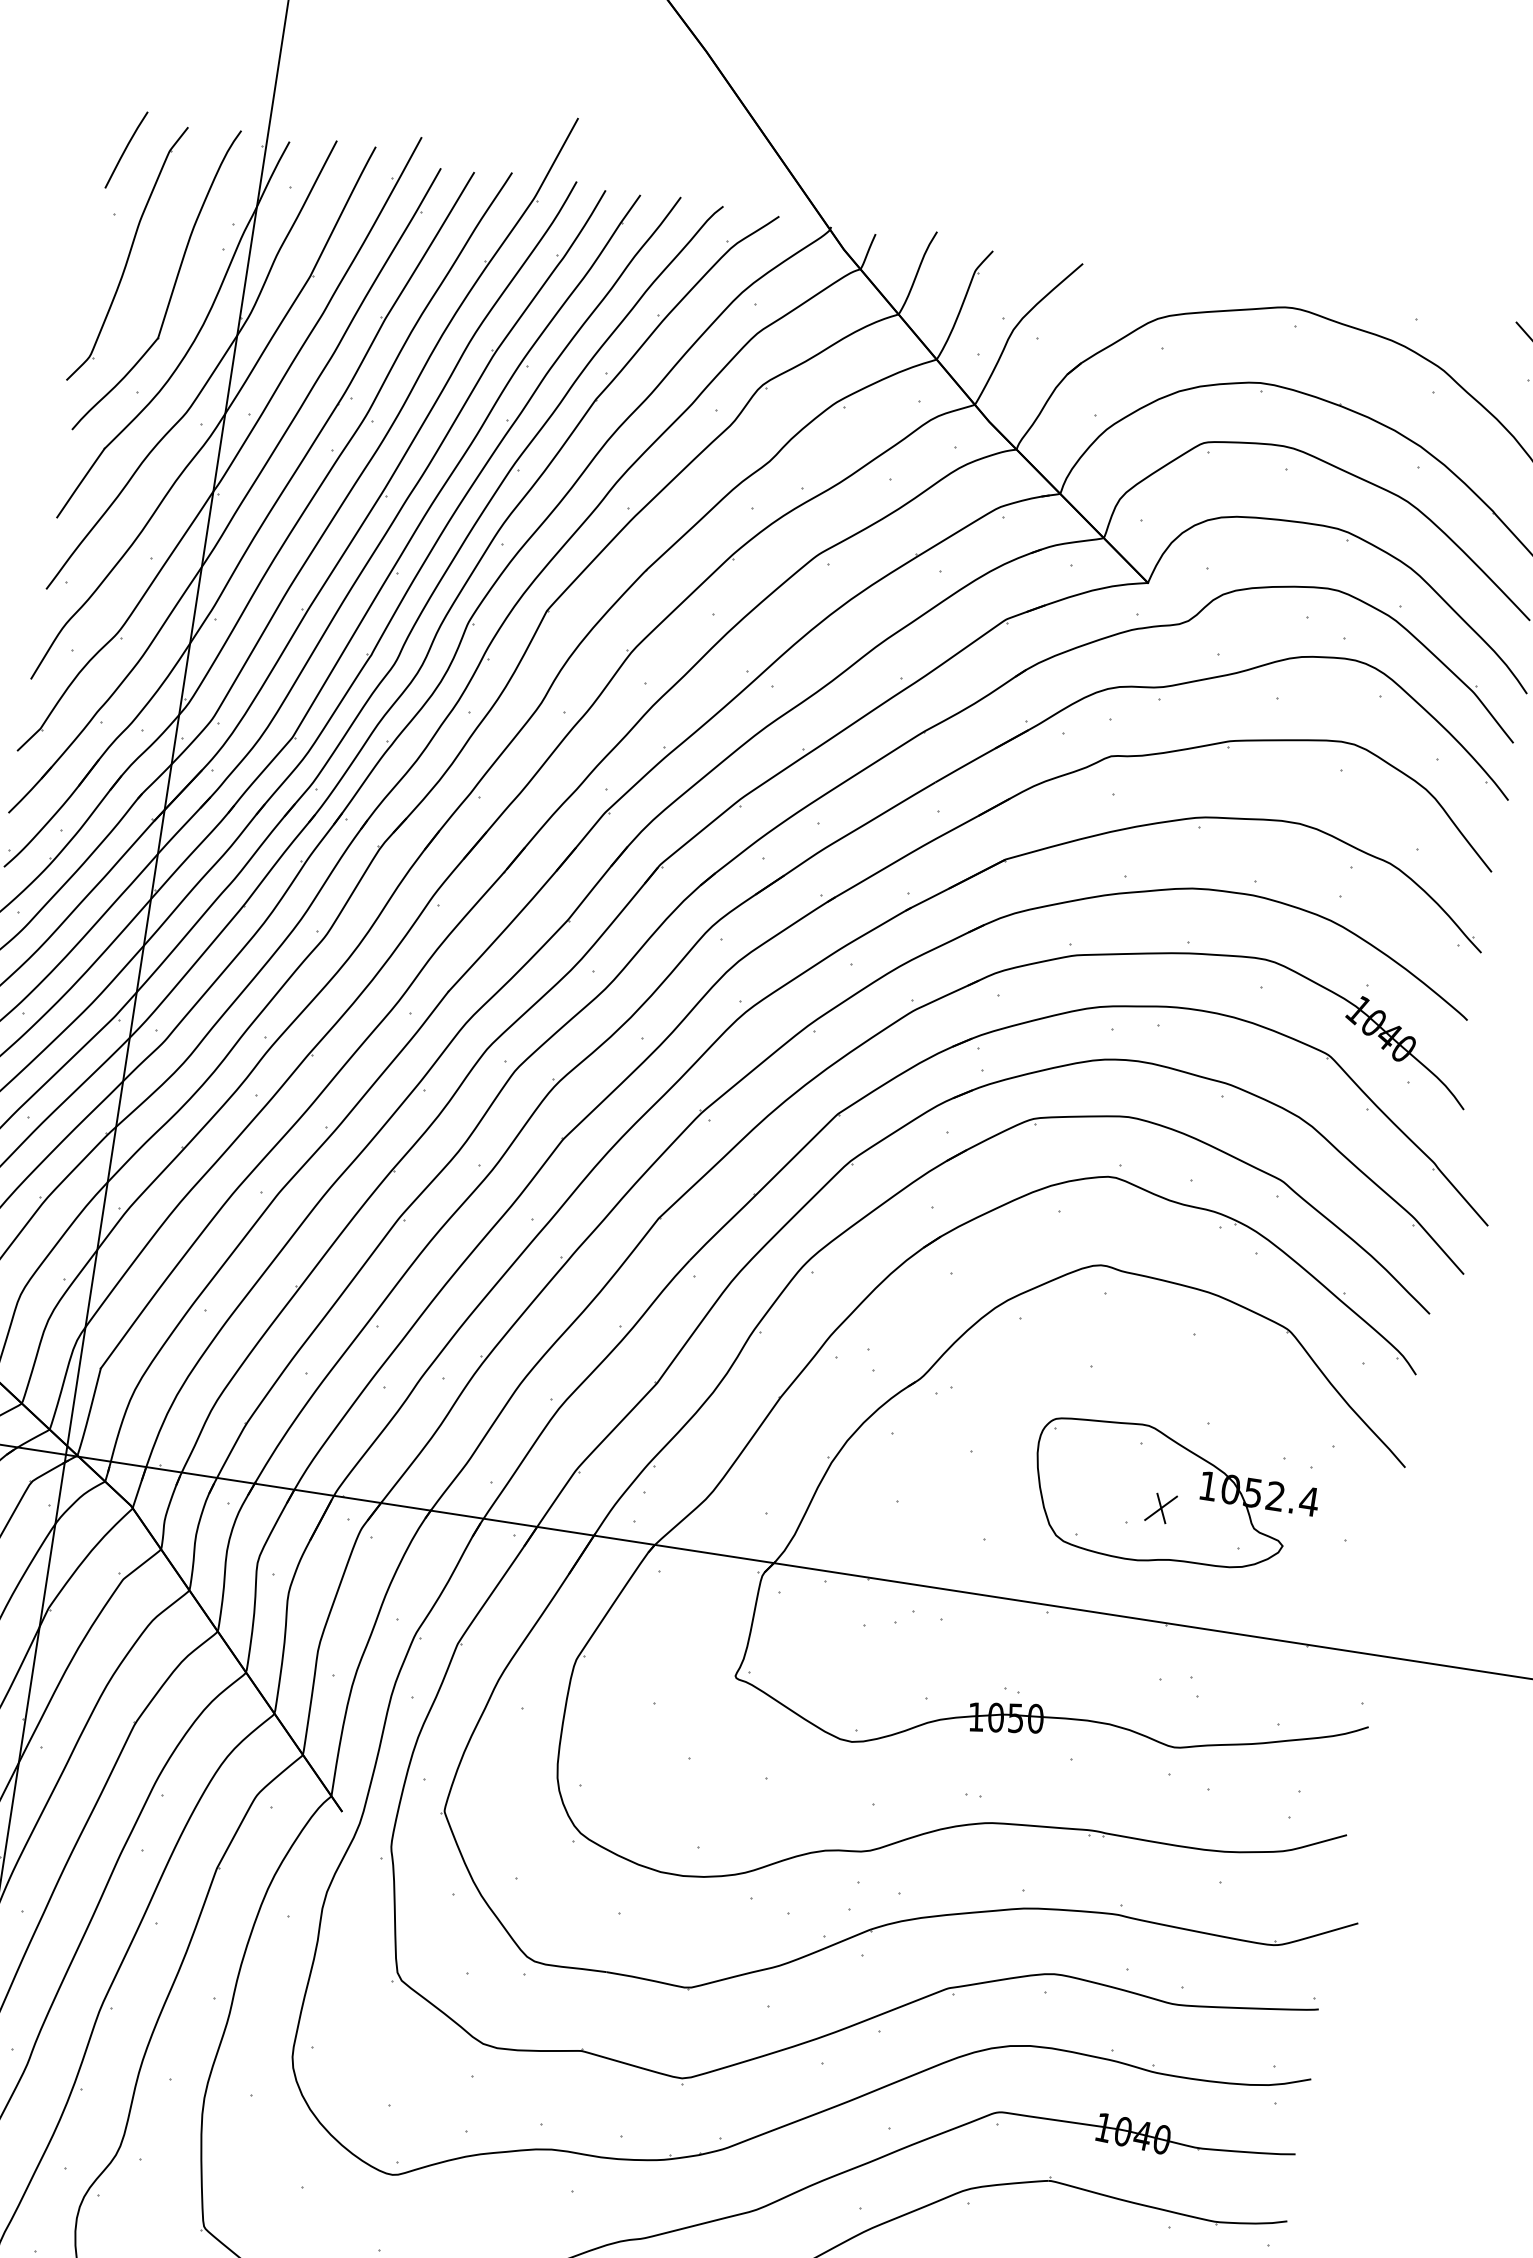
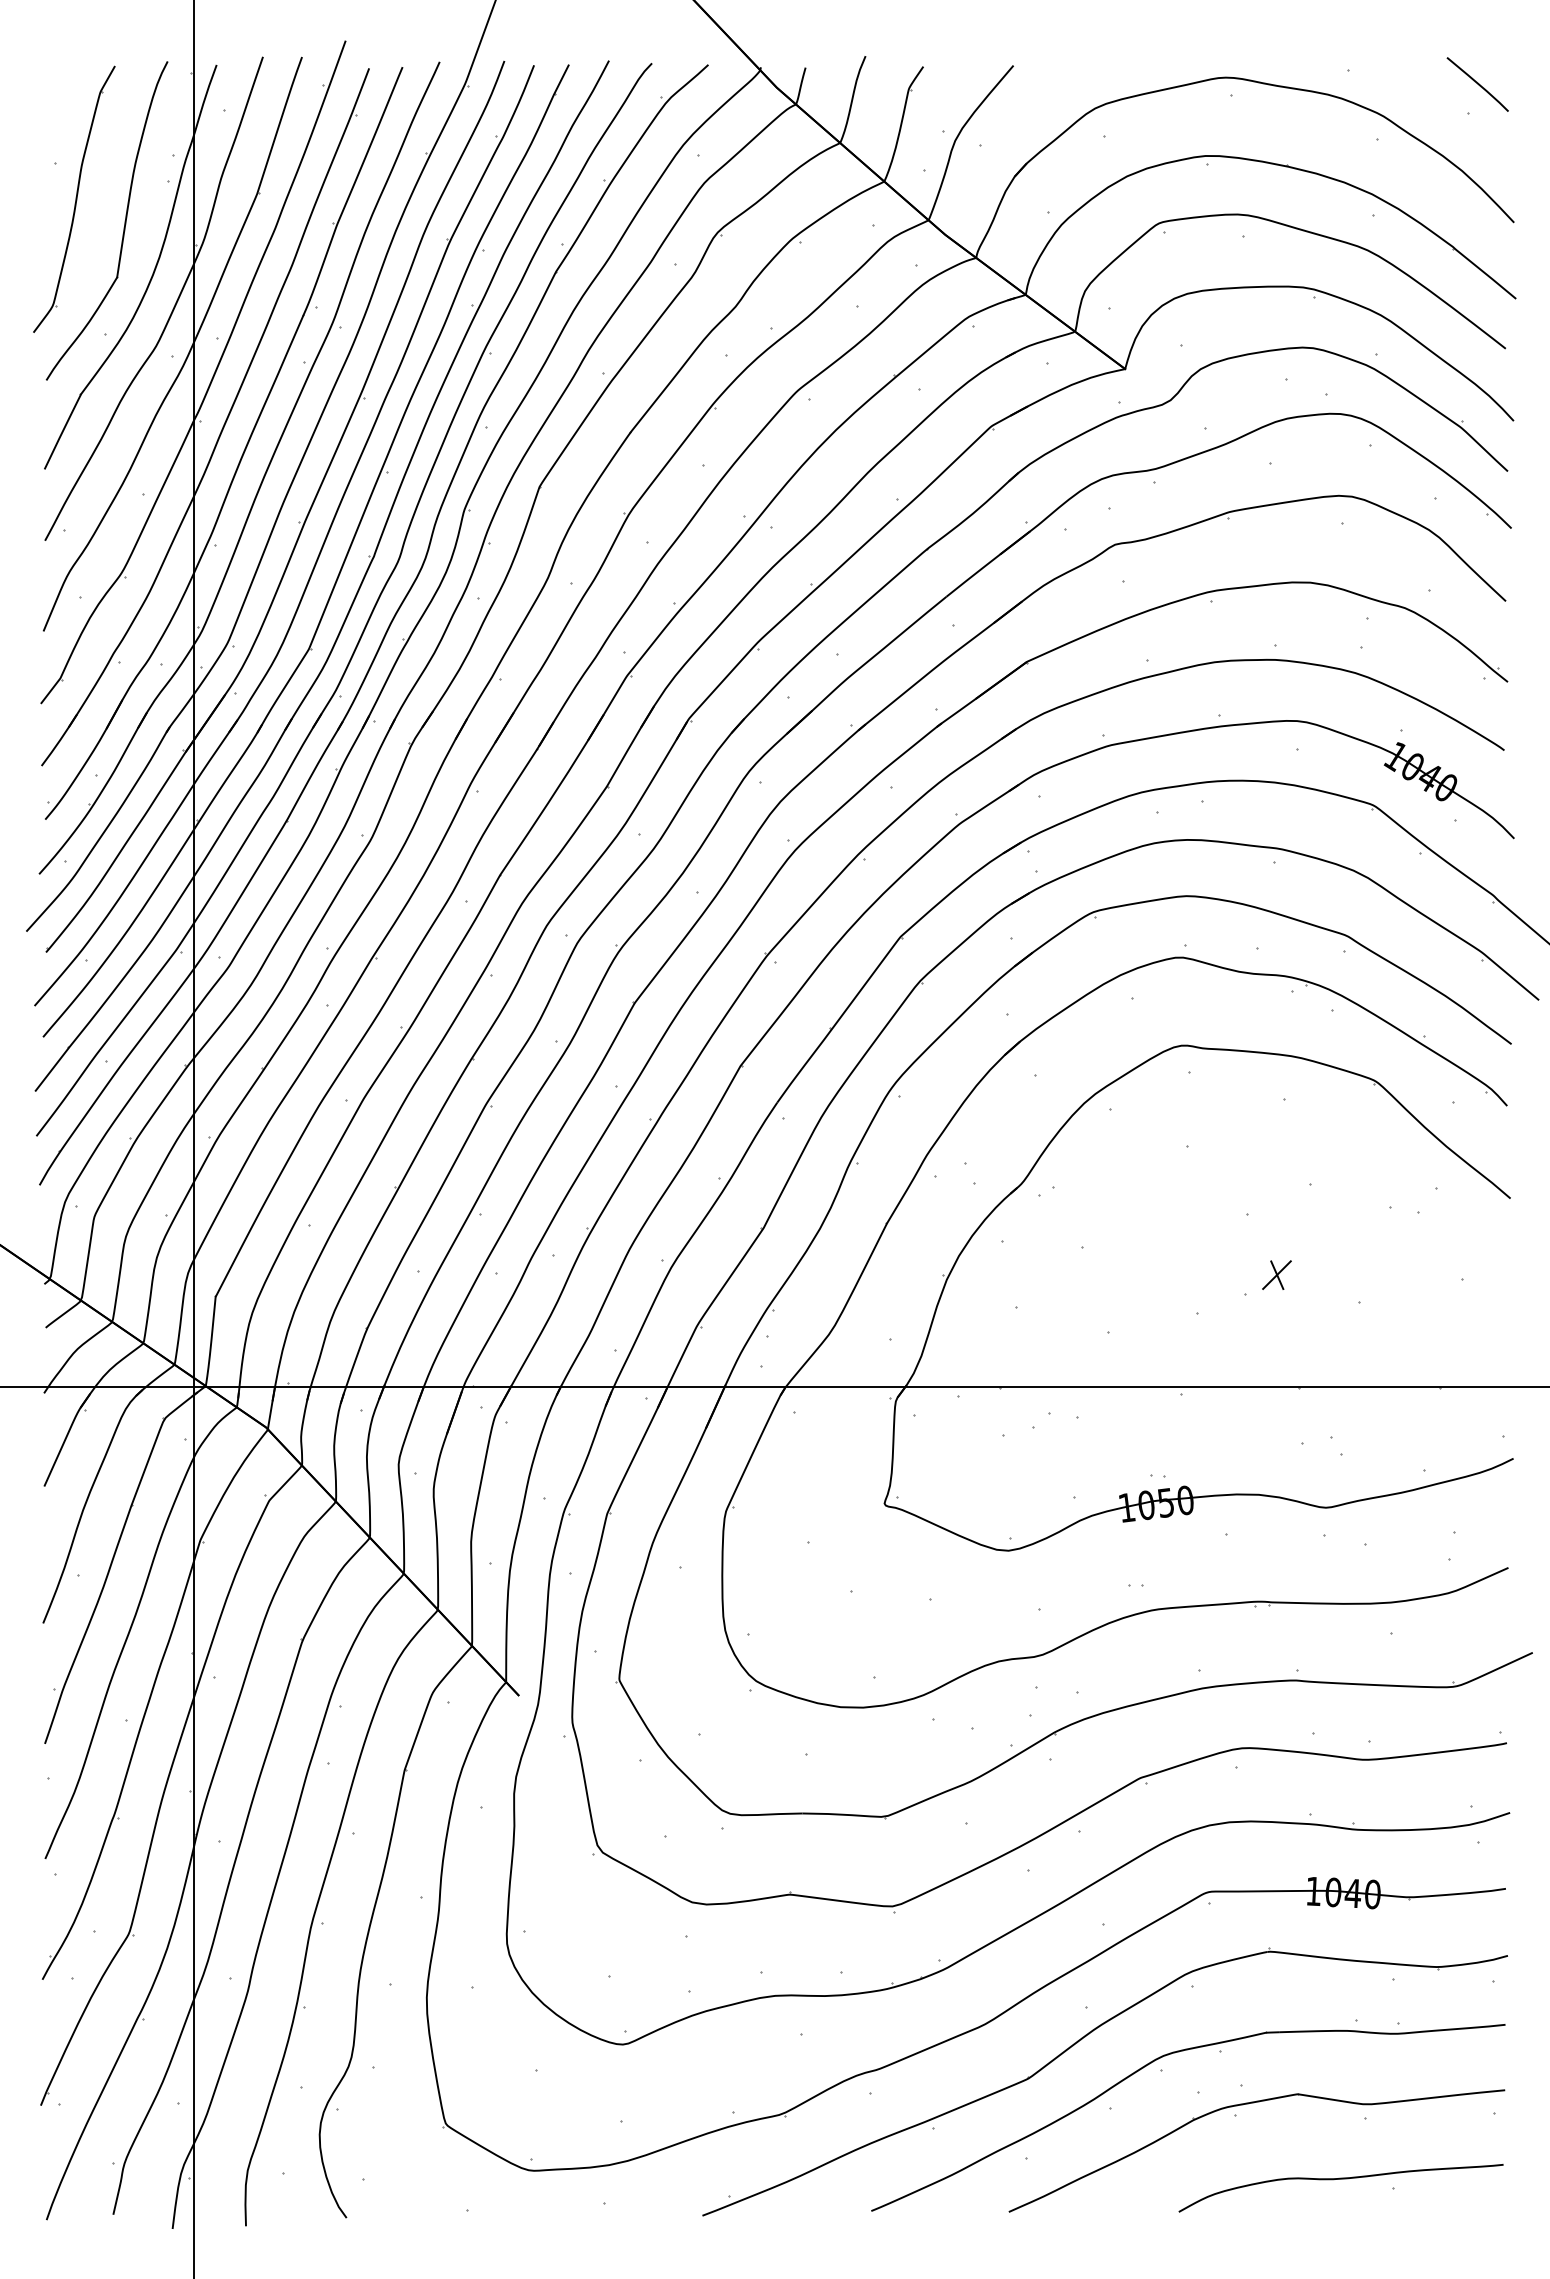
curve: (126, 149) -> (57, 97), removed
part: (1174, 1497) -> (1288, 1262), removed

